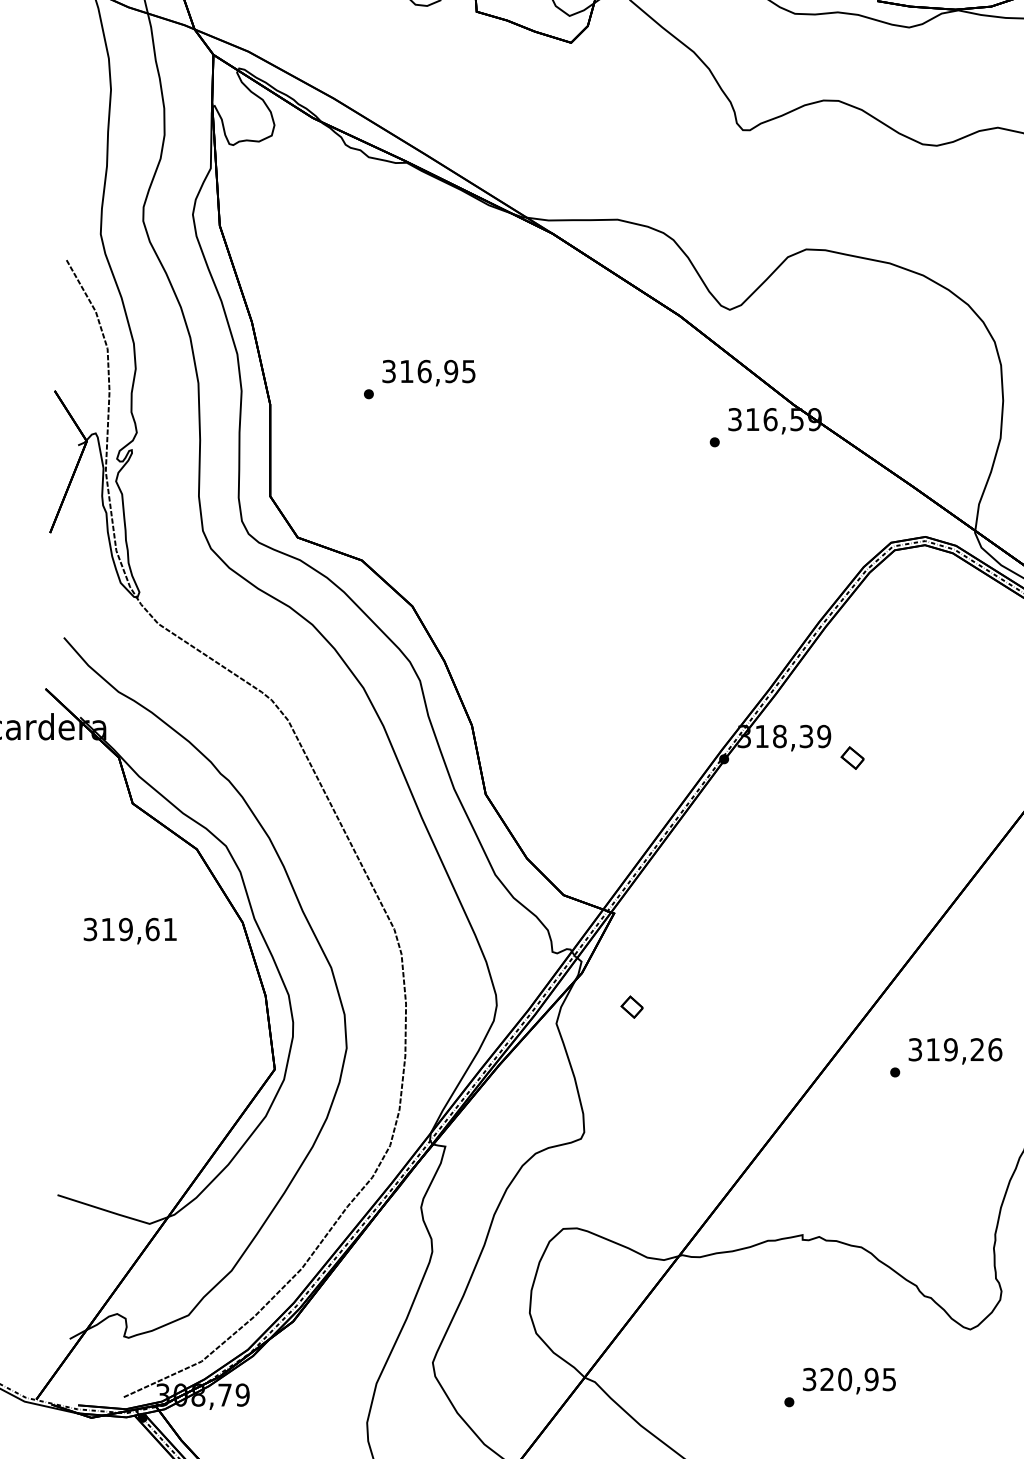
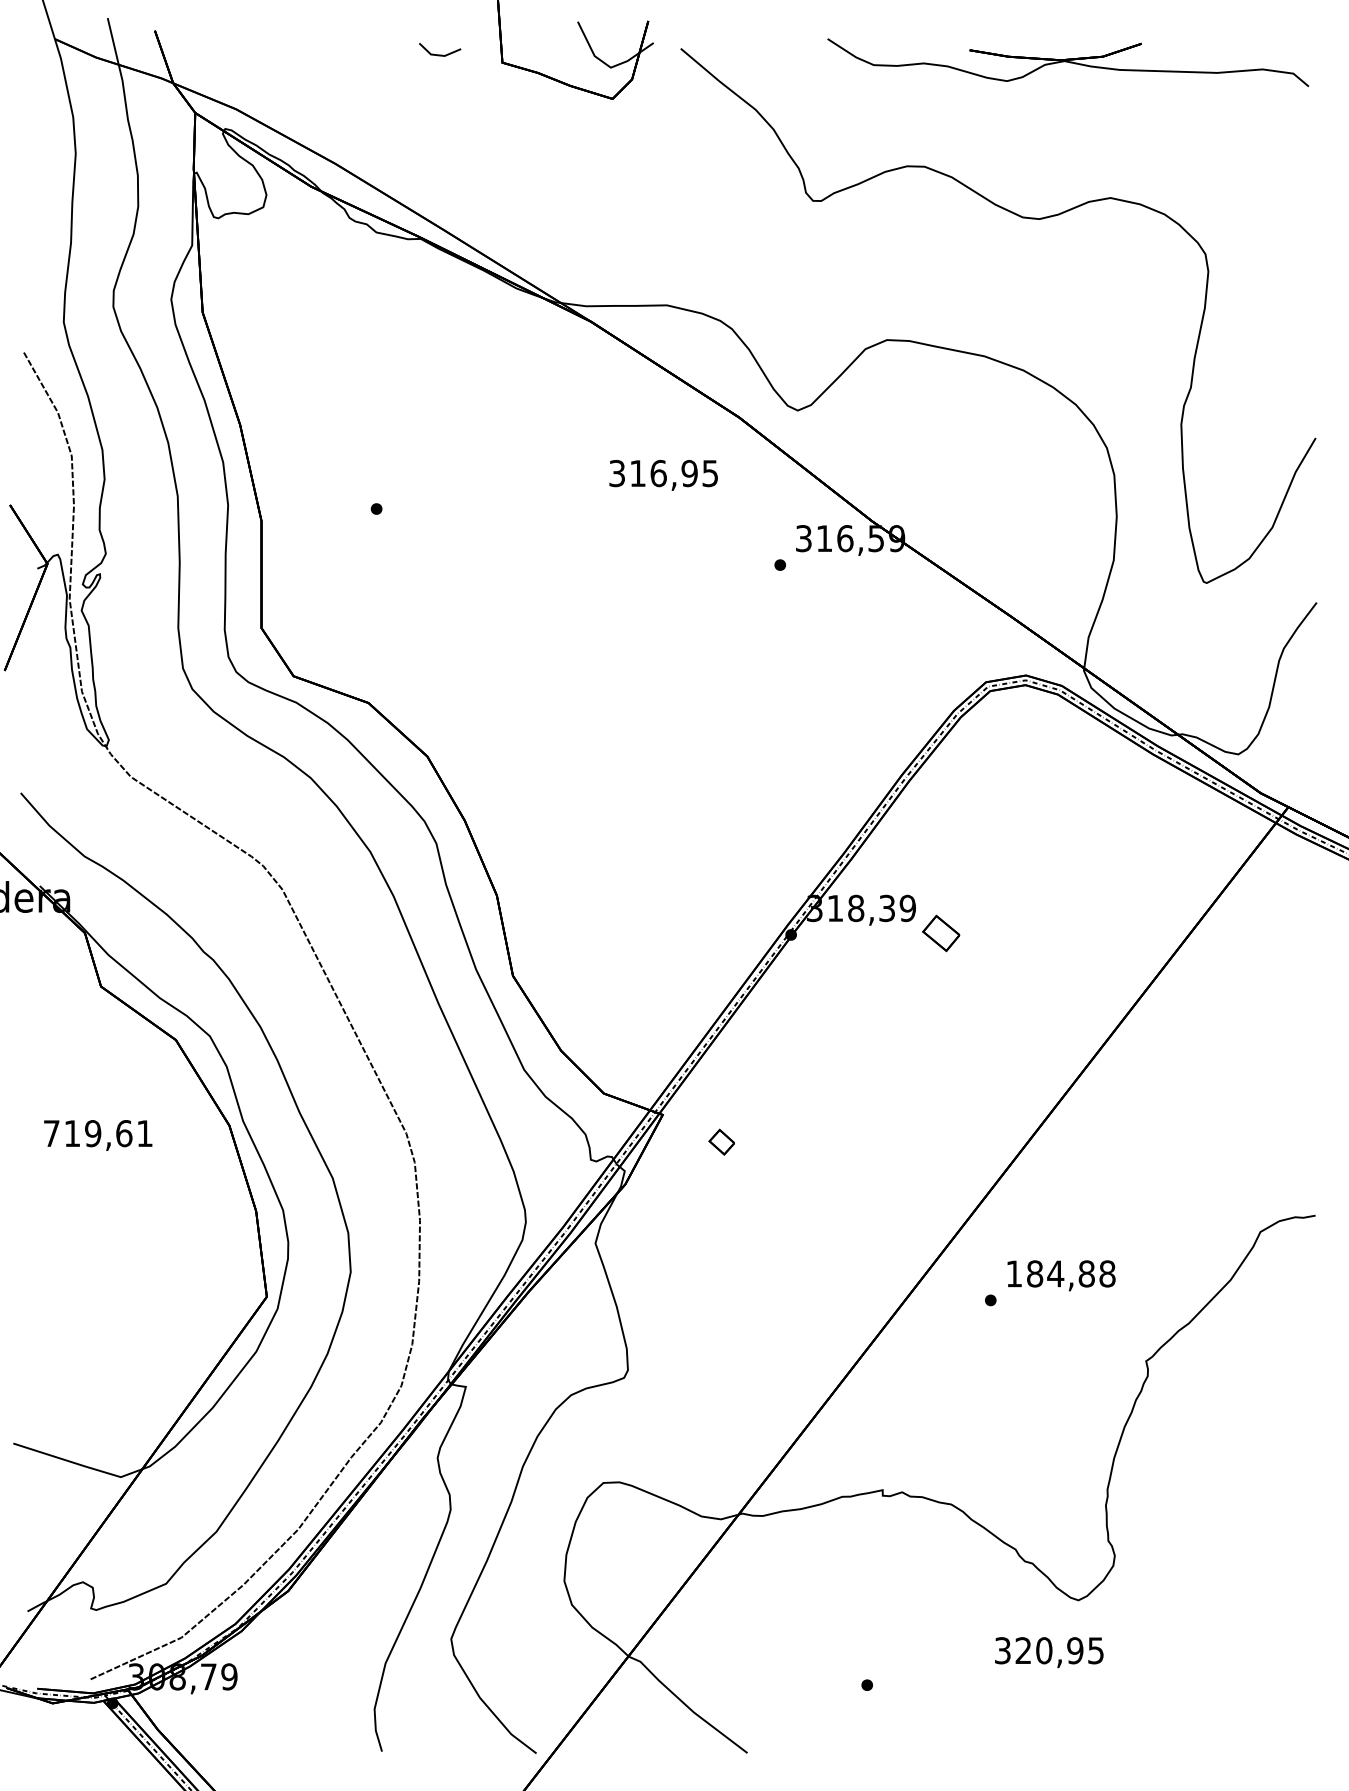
text: (428, 373) -> (663, 475), moved
part: (852, 758) -> (940, 933), size x1.4
text: (90, 929) -> (51, 1133), 319,61 -> 719,61
part: (631, 1006) -> (721, 1141), moved
text: (954, 1049) -> (1060, 1273), 319,26 -> 184,88
text: (849, 1381) -> (1049, 1652), moved

